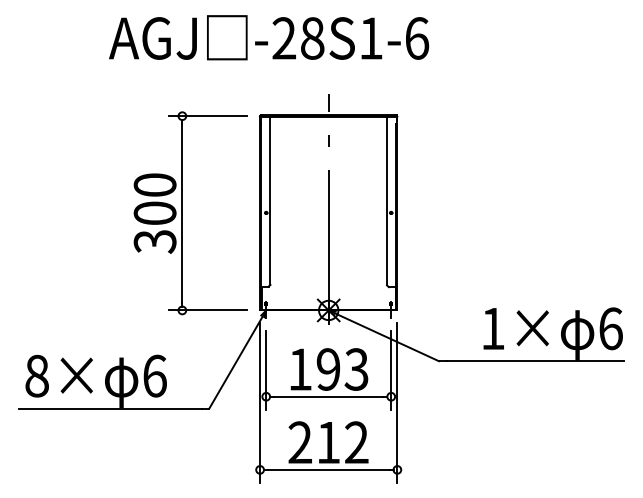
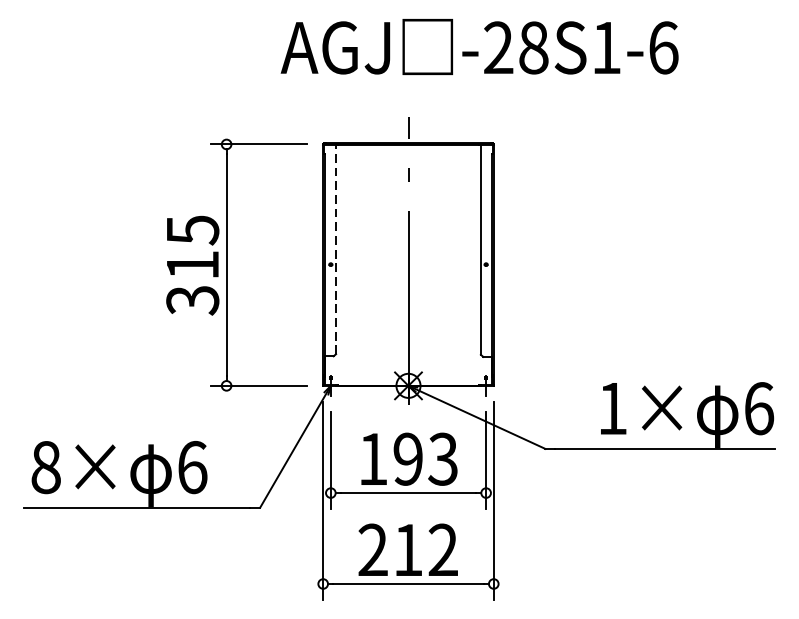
text: (269, 37) -> (480, 46), moved
text: (154, 198) -> (191, 246), 300 -> 315
line: (270, 200) -> (336, 249), solid -> dashed

